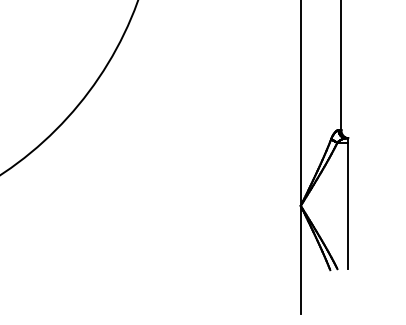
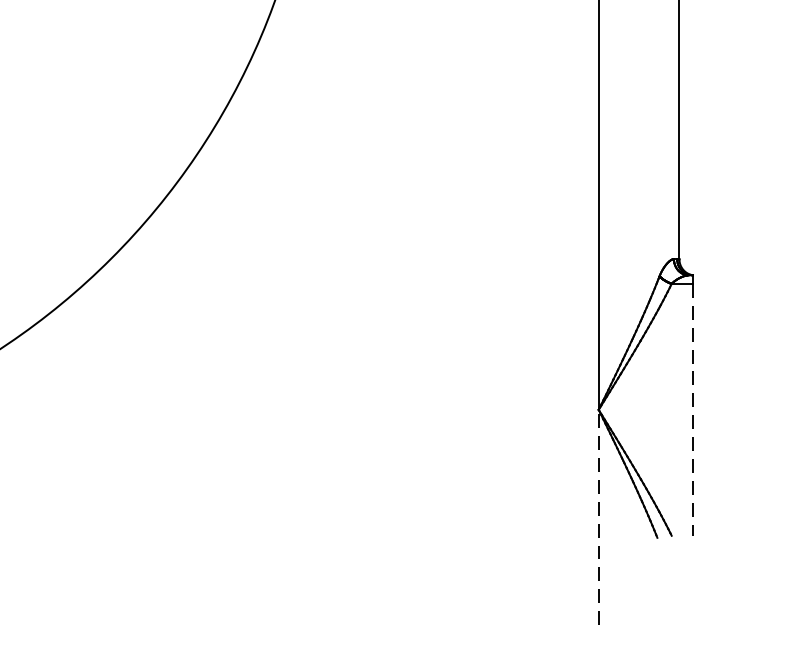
line: (348, 206) -> (693, 411), solid -> dashed
line: (300, 259) -> (598, 516), solid -> dashed

